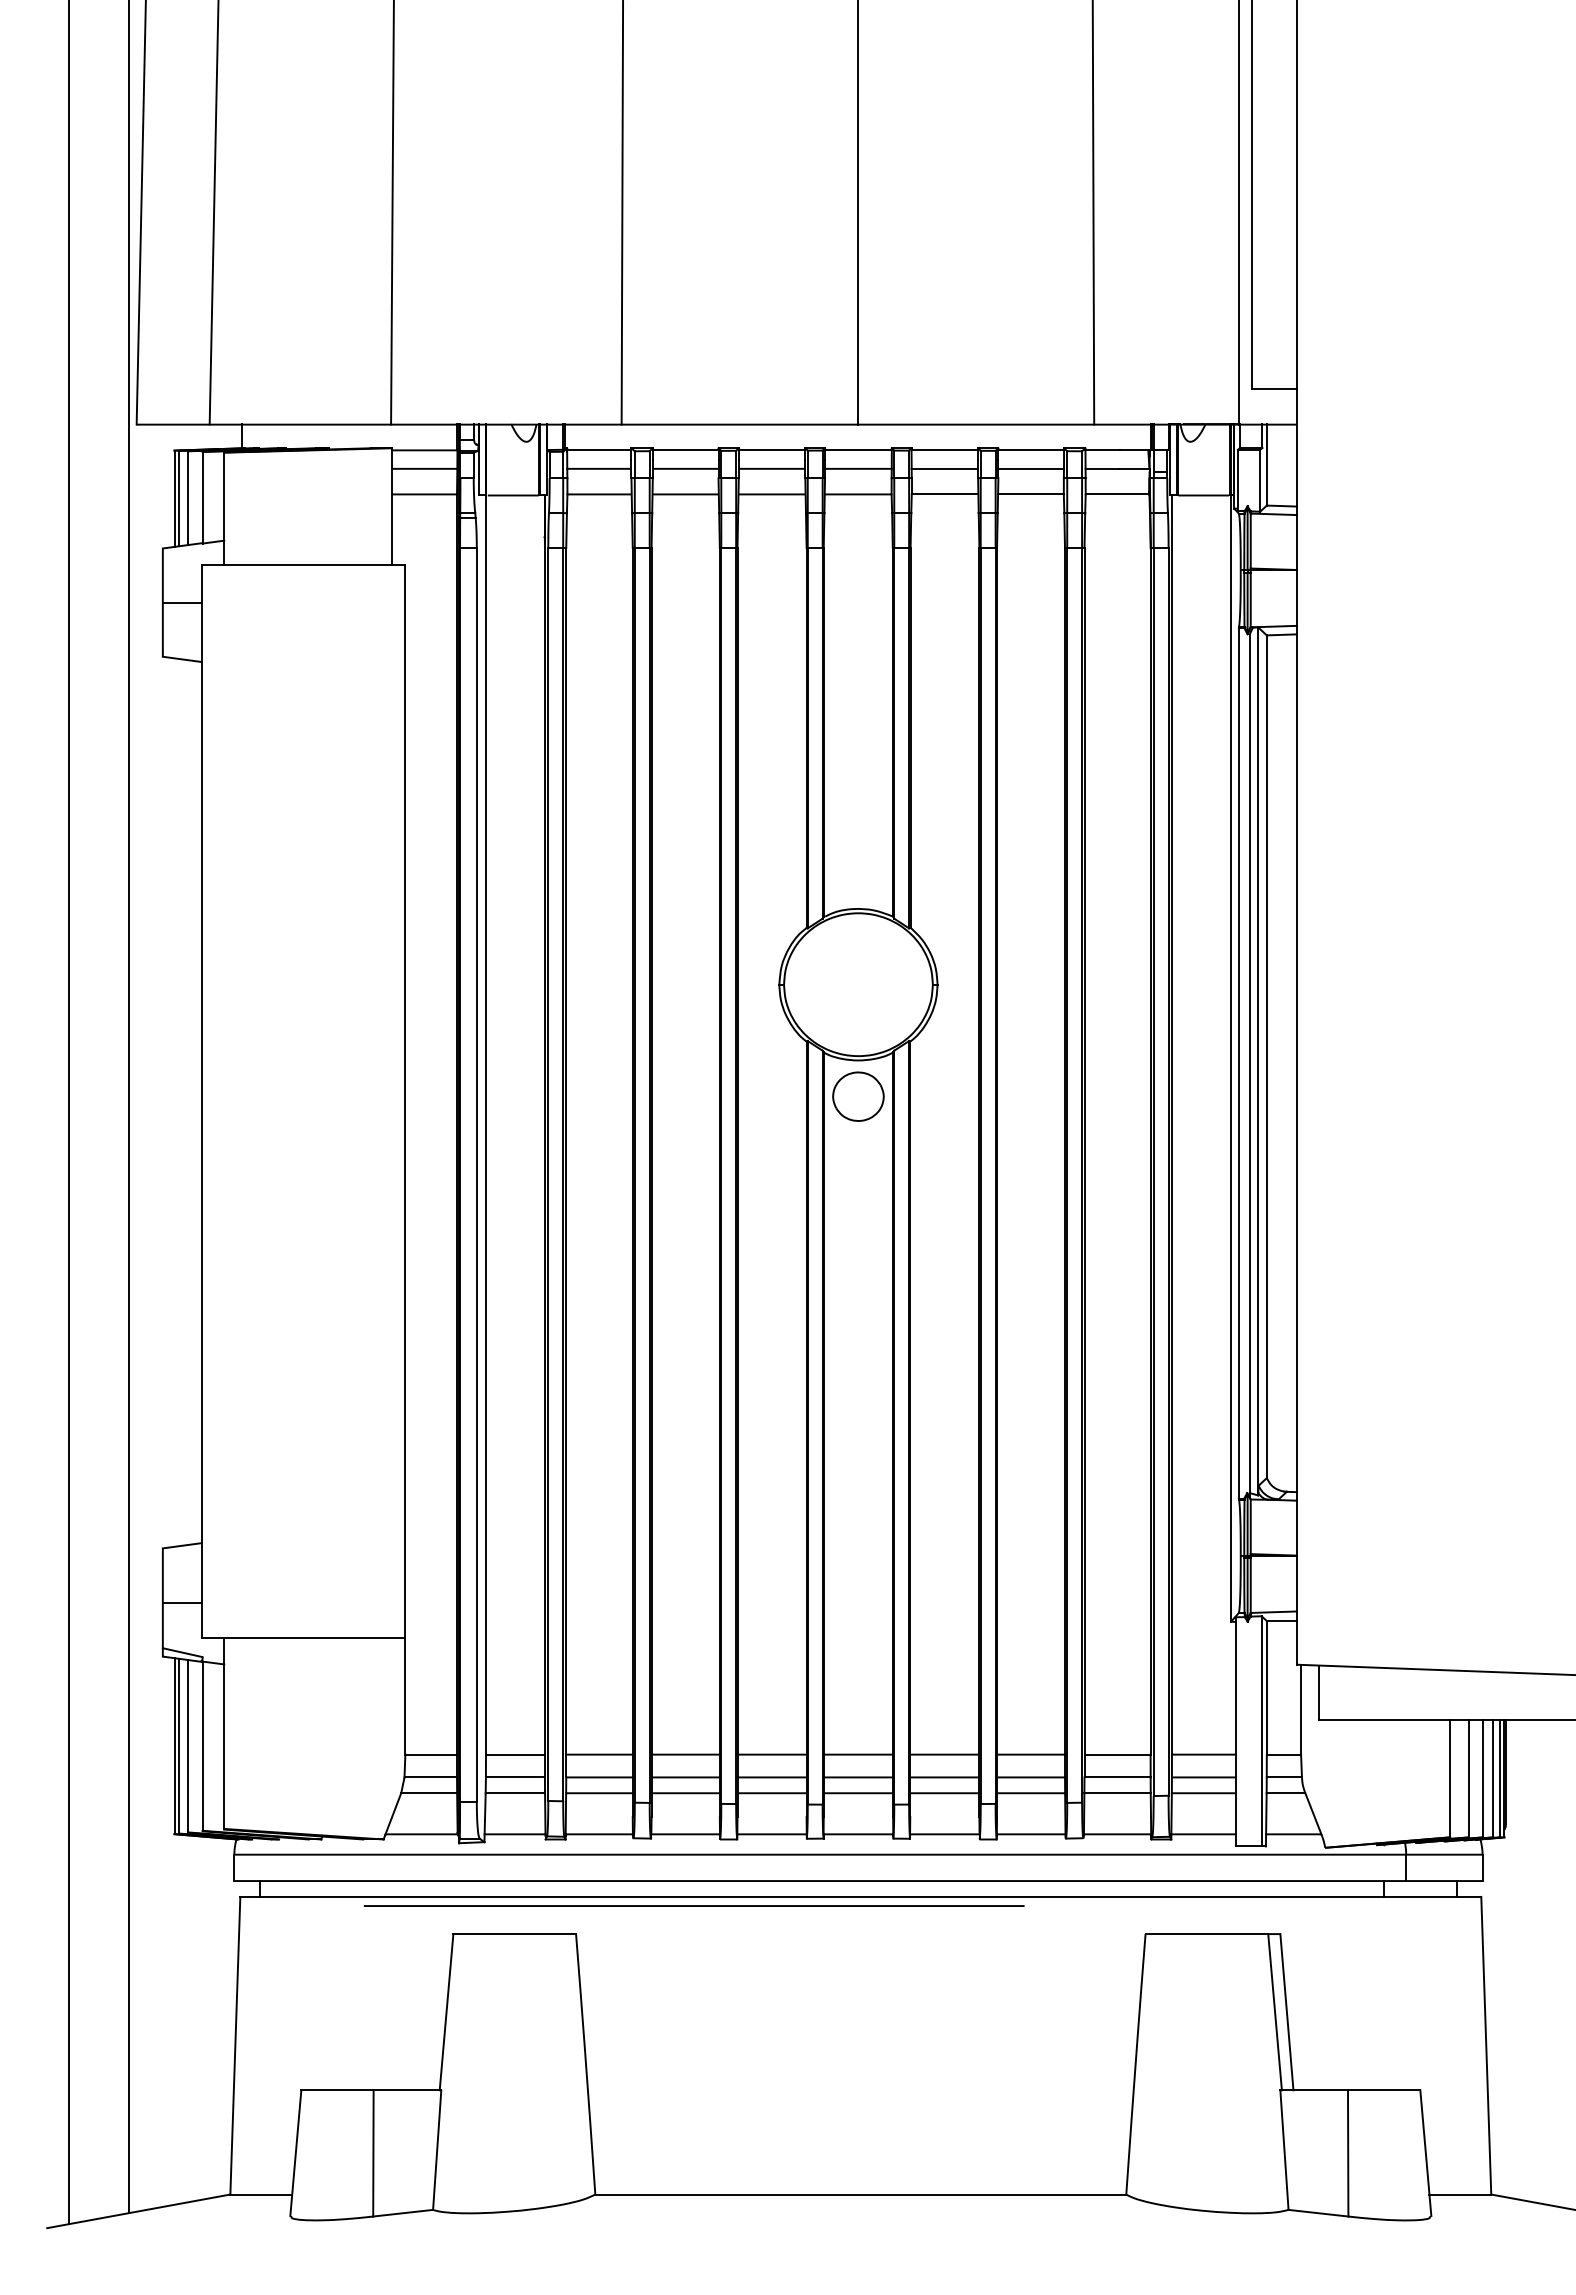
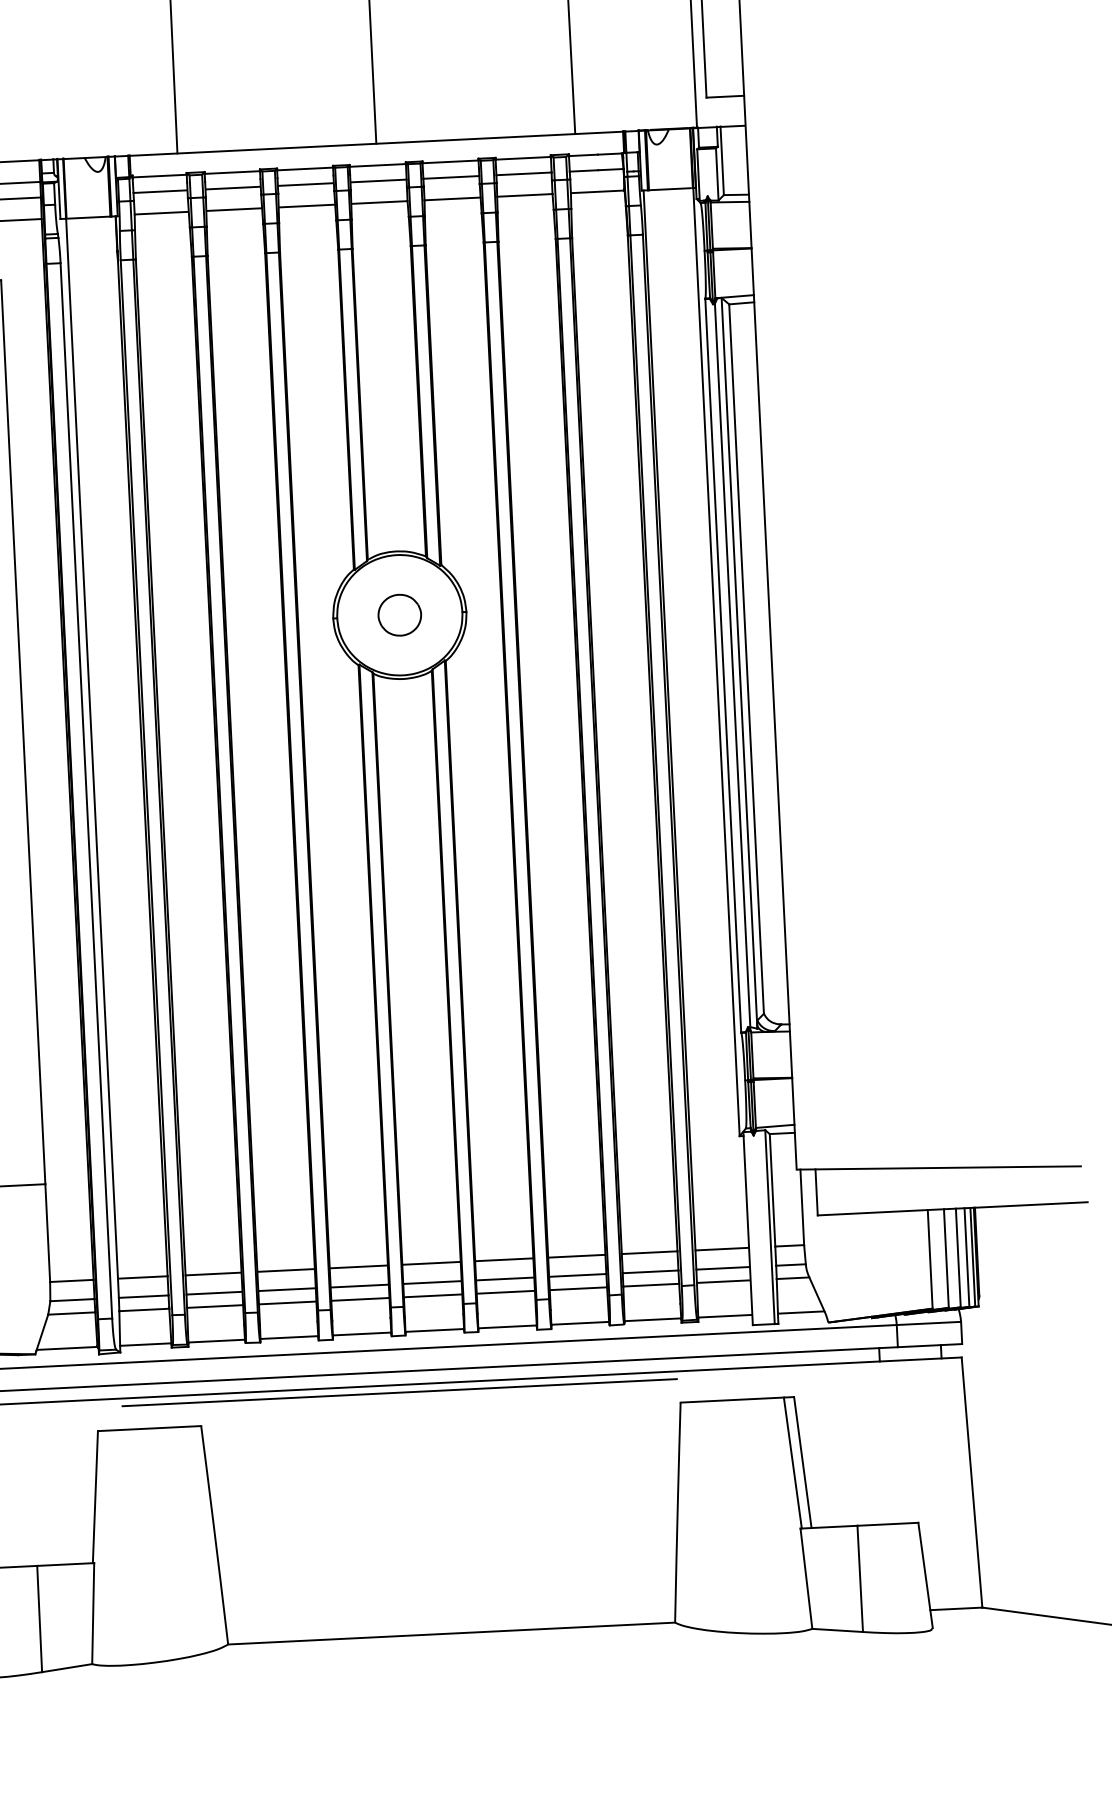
part: (858, 1096) -> (399, 615), moved
line: (693, 1905) -> (399, 1392), moved

